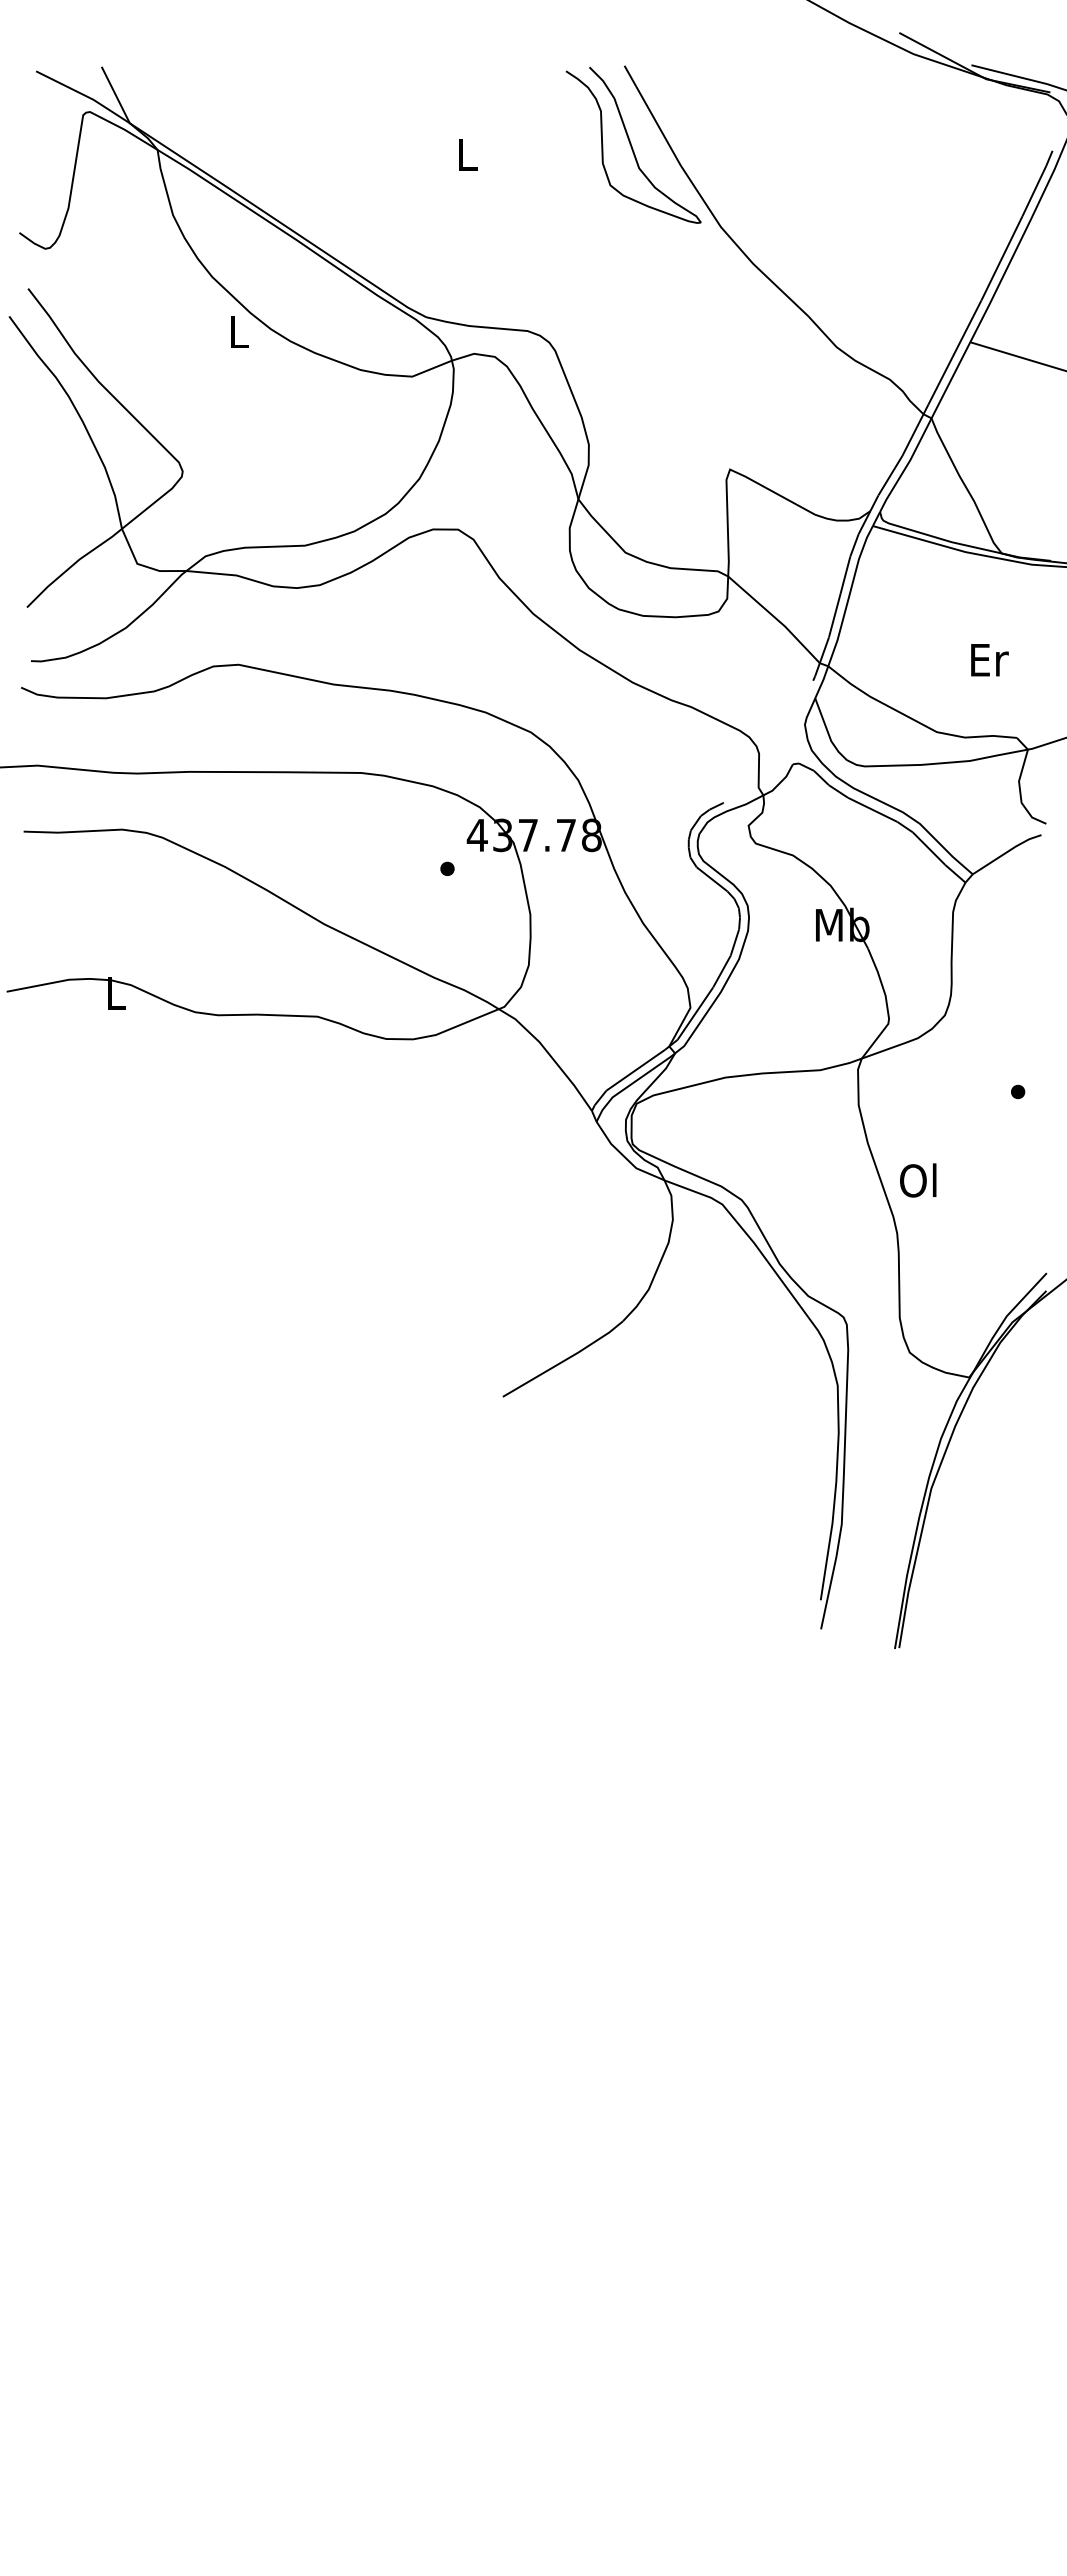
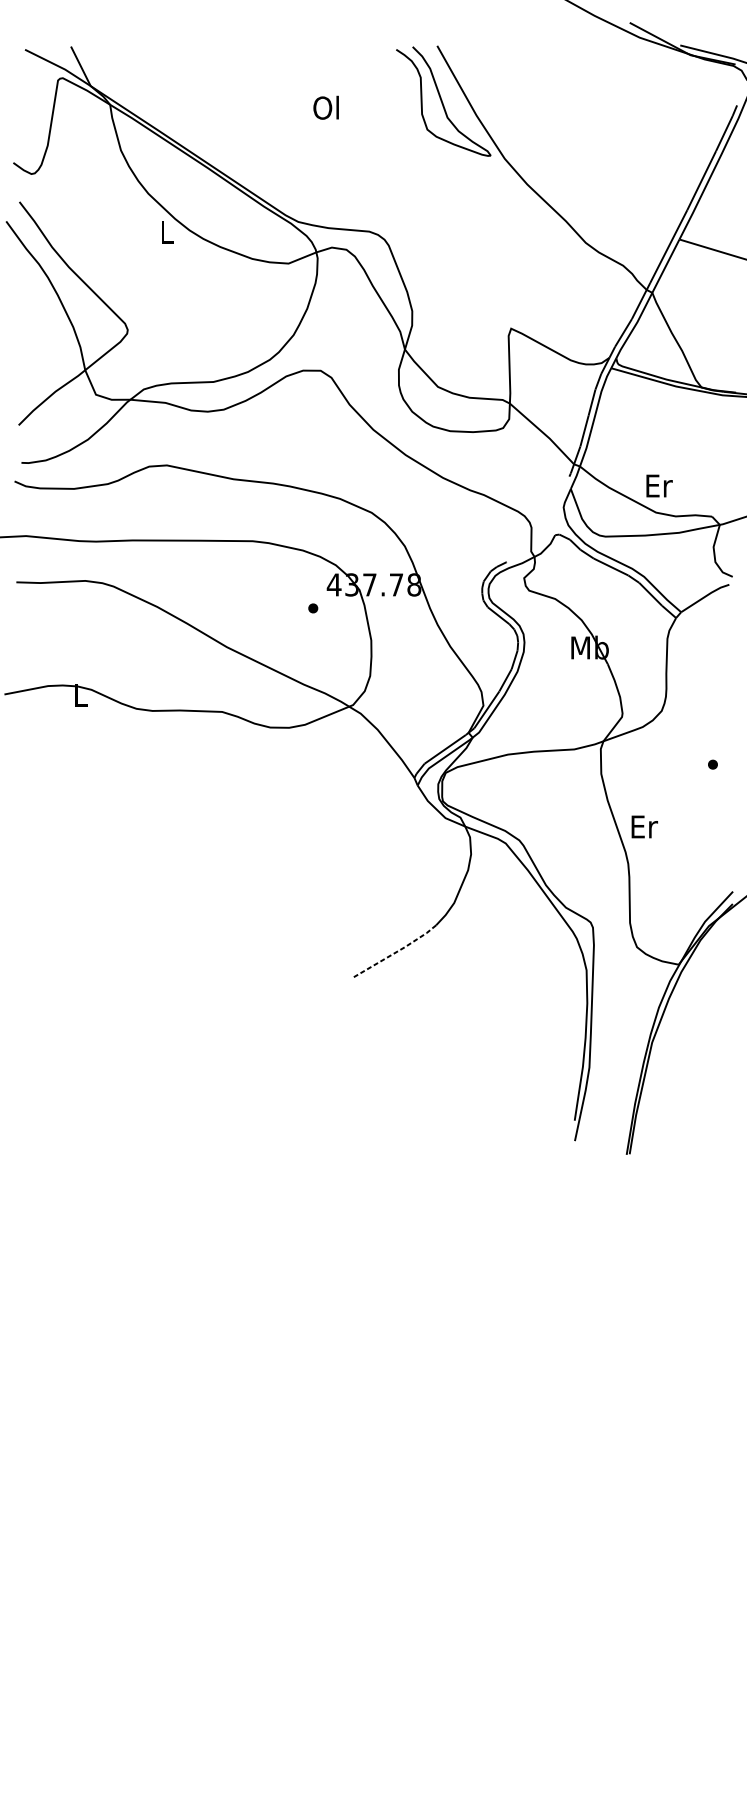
text: (465, 154) -> (325, 107), L -> Ol
text: (989, 660) -> (659, 486), moved
text: (919, 1180) -> (643, 826), Ol -> Er
line: (564, 1360) -> (395, 952), solid -> dashed

